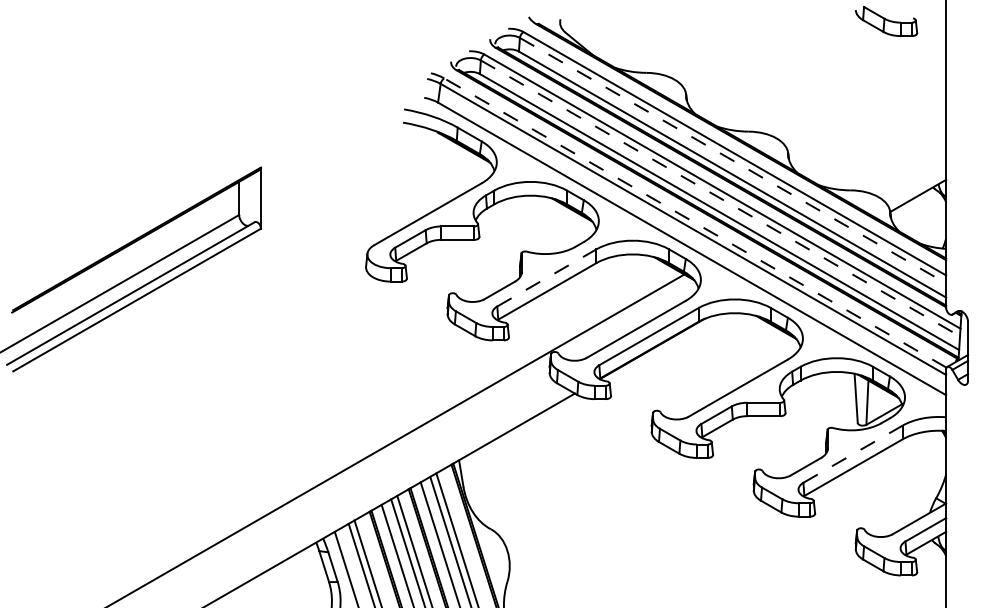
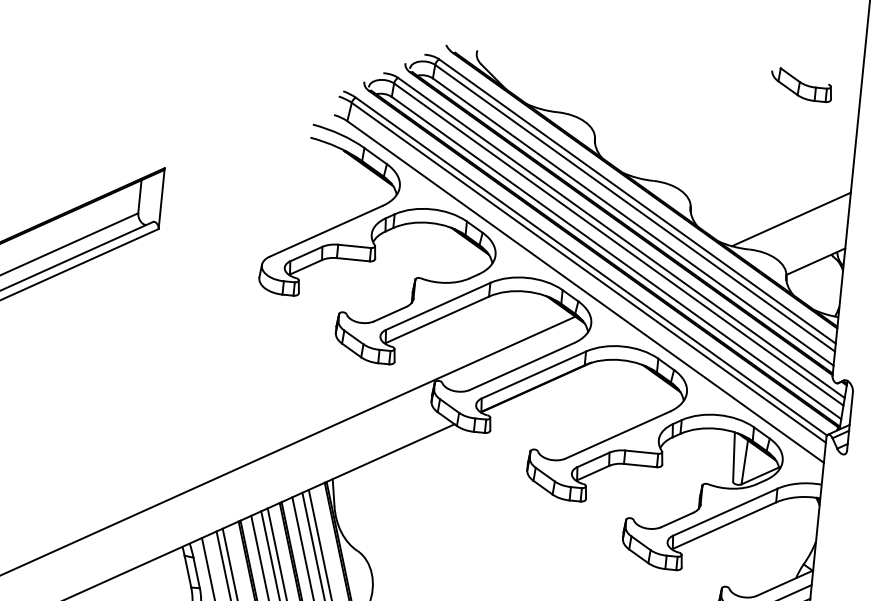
line: (889, 155) -> (791, 218), added
line: (733, 160) -> (635, 208), dashed -> solid
line: (720, 198) -> (618, 244), dashed -> solid
line: (695, 223) -> (591, 267), dashed -> solid
line: (547, 277) -> (438, 306), dashed -> solid
line: (853, 453) -> (725, 511), dashed -> solid

